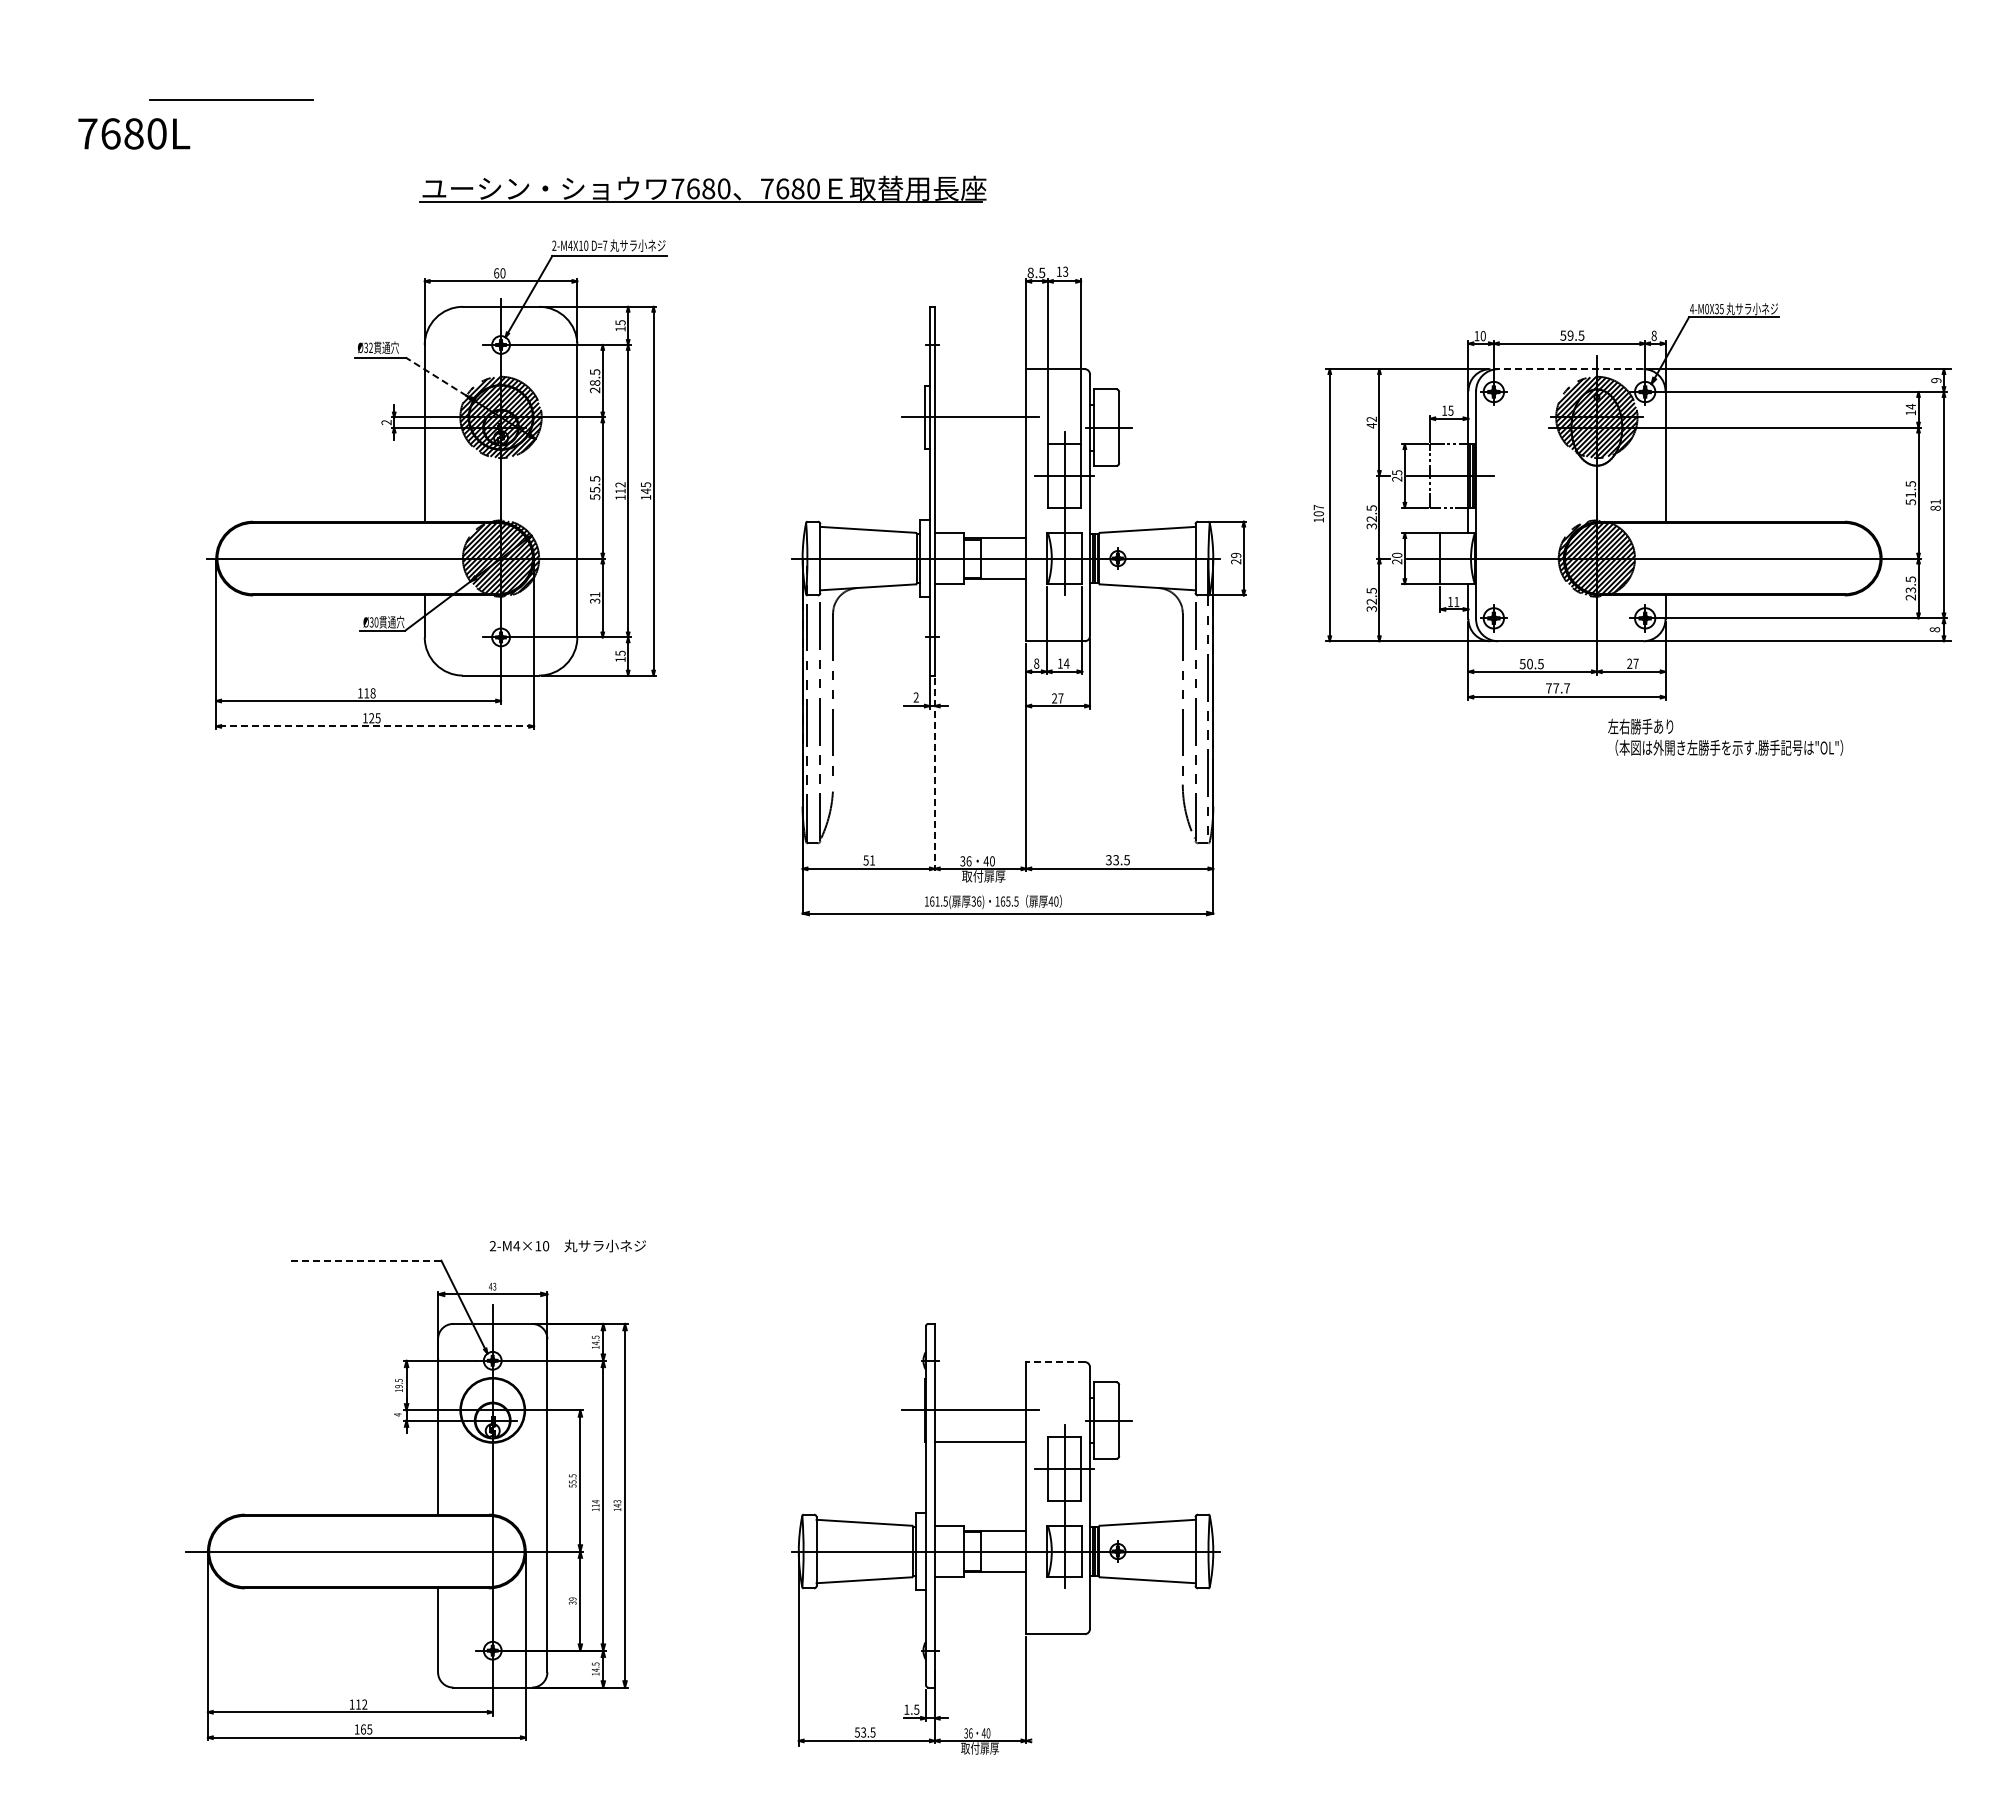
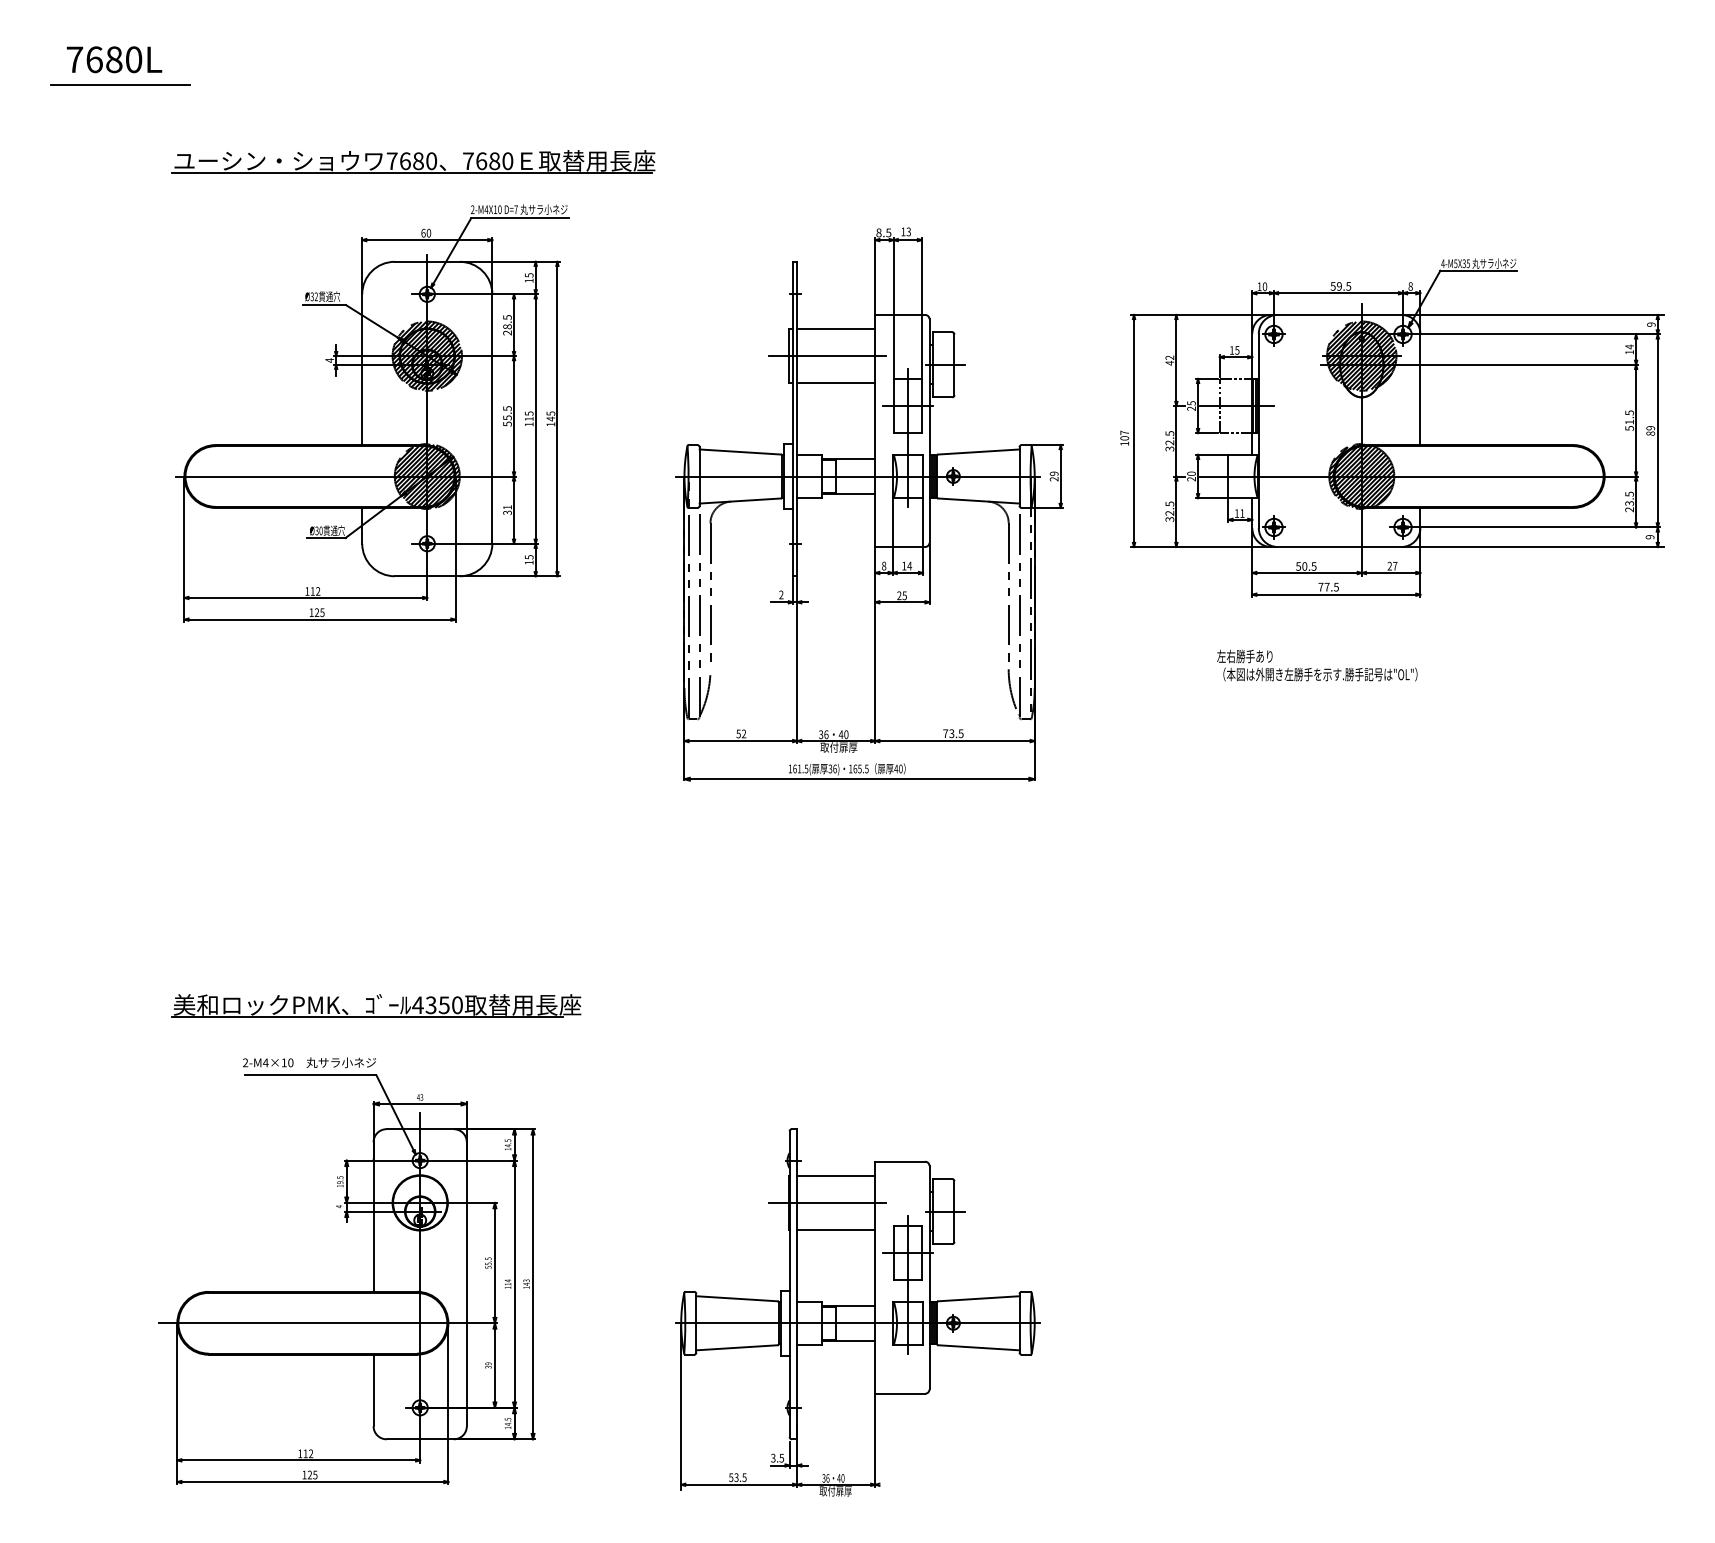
line: (231, 99) -> (120, 84), moved
text: (134, 133) -> (114, 59), moved
part: (702, 188) -> (413, 160), moved
text: (1707, 309) -> (1456, 264), 4-M0X35 -> 4-M5X35
line: (1566, 369) -> (1335, 315), dashed -> solid
line: (436, 376) -> (372, 321), dashed -> solid
line: (980, 385) -> (836, 328), added
text: (386, 422) -> (329, 360), 2 -> 4
line: (980, 449) -> (836, 383), added
text: (620, 484) -> (529, 413), 112 -> 115
text: (1935, 501) -> (1650, 427), 81 -> 89
text: (1934, 629) -> (1649, 536), 8 -> 9
text: (1567, 688) -> (1336, 587), 77.7 -> 77.5
text: (372, 693) -> (317, 591), 118 -> 112
text: (1060, 698) -> (904, 595), 27 -> 25
line: (375, 726) -> (320, 619), dashed -> solid
text: (1725, 736) -> (1317, 664), moved
line: (934, 774) -> (796, 660), dashed -> solid
text: (872, 860) -> (744, 733), 51 -> 52
text: (1108, 860) -> (945, 733), 33.5 -> 73.5
part: (441, 1179) -> (376, 1006), added
text: (567, 1245) -> (309, 1062), moved
line: (363, 1260) -> (310, 1075), dashed -> solid
line: (1055, 1362) -> (900, 1162), dashed -> solid
line: (980, 1378) -> (836, 1175), added
text: (906, 1709) -> (773, 1458), 1.5 -> 3.5
text: (363, 1729) -> (310, 1475), 165 -> 125

